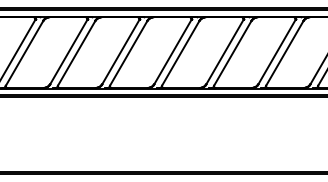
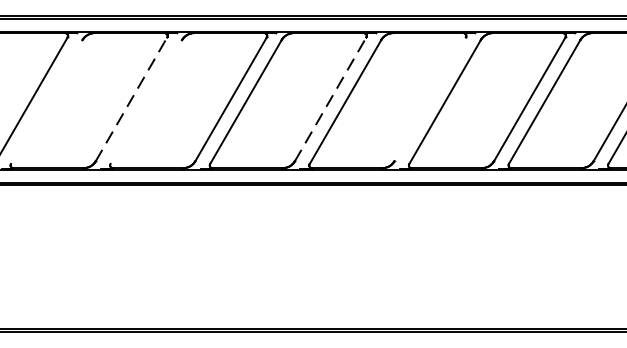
line: (68, 51) -> (130, 98), solid -> dashed
line: (172, 51) -> (329, 98), solid -> dashed
line: (224, 51) -> (429, 98), removed
line: (24, 52) -> (46, 100), removed
line: (76, 52) -> (146, 100), removed

